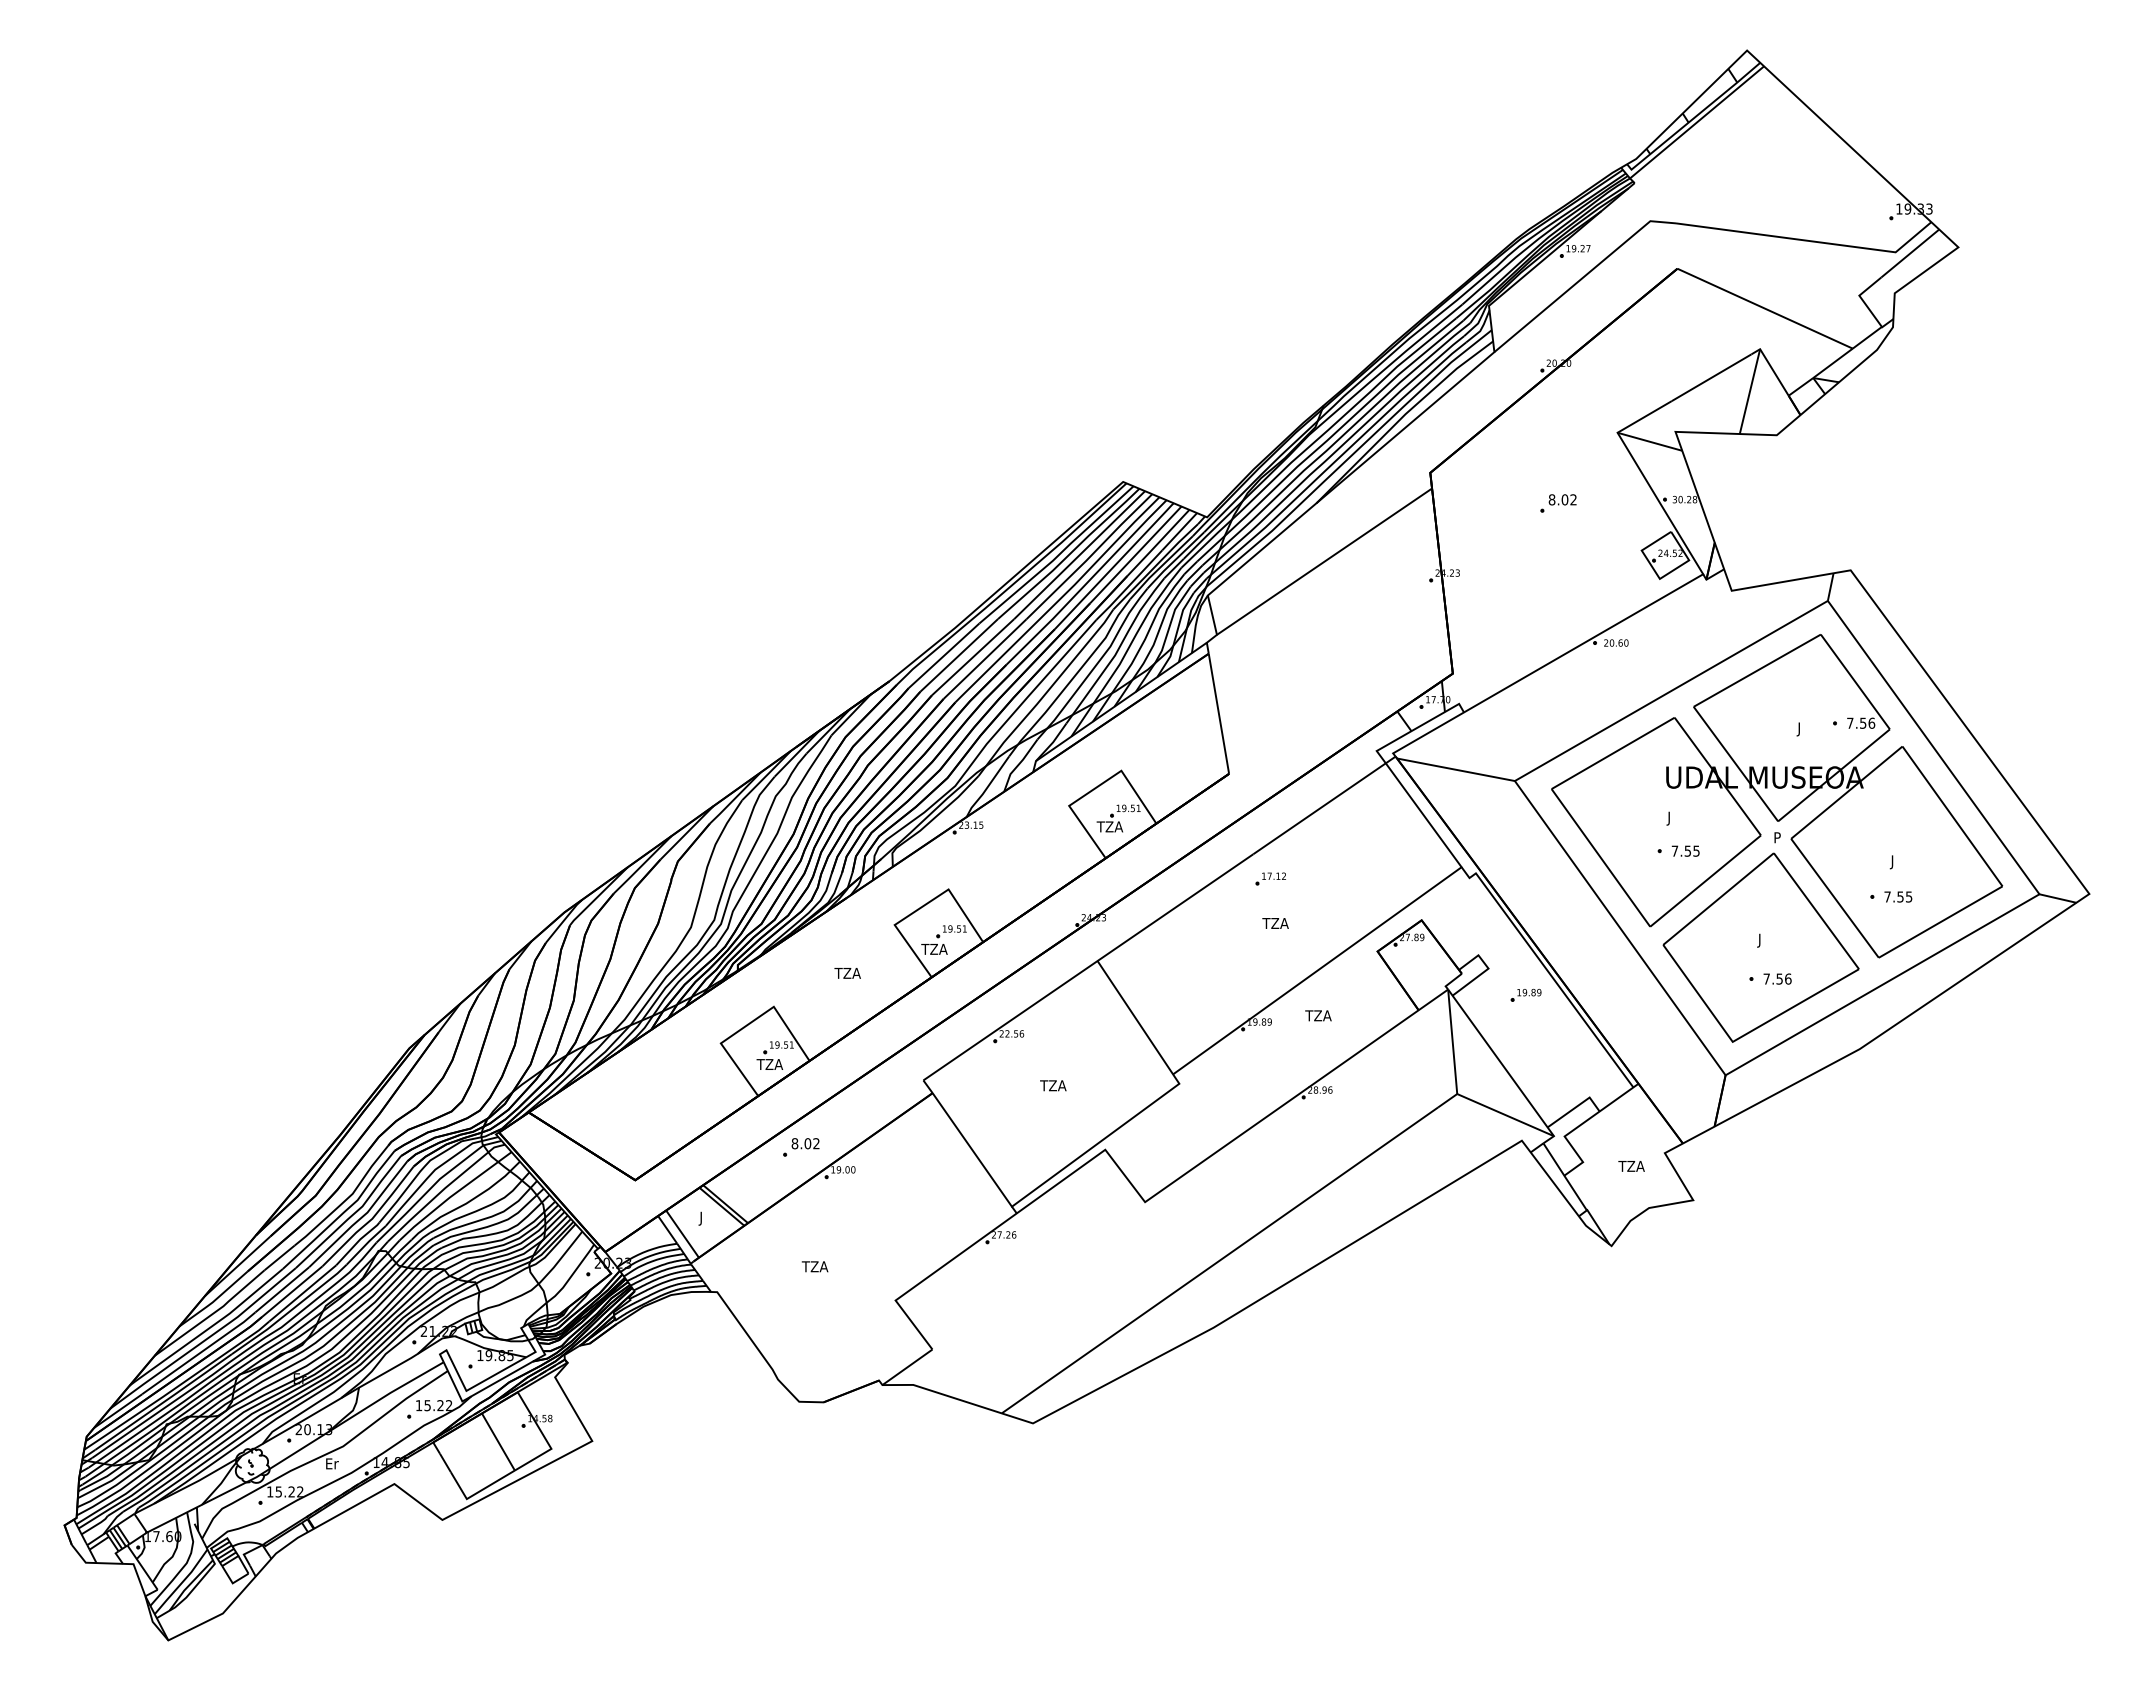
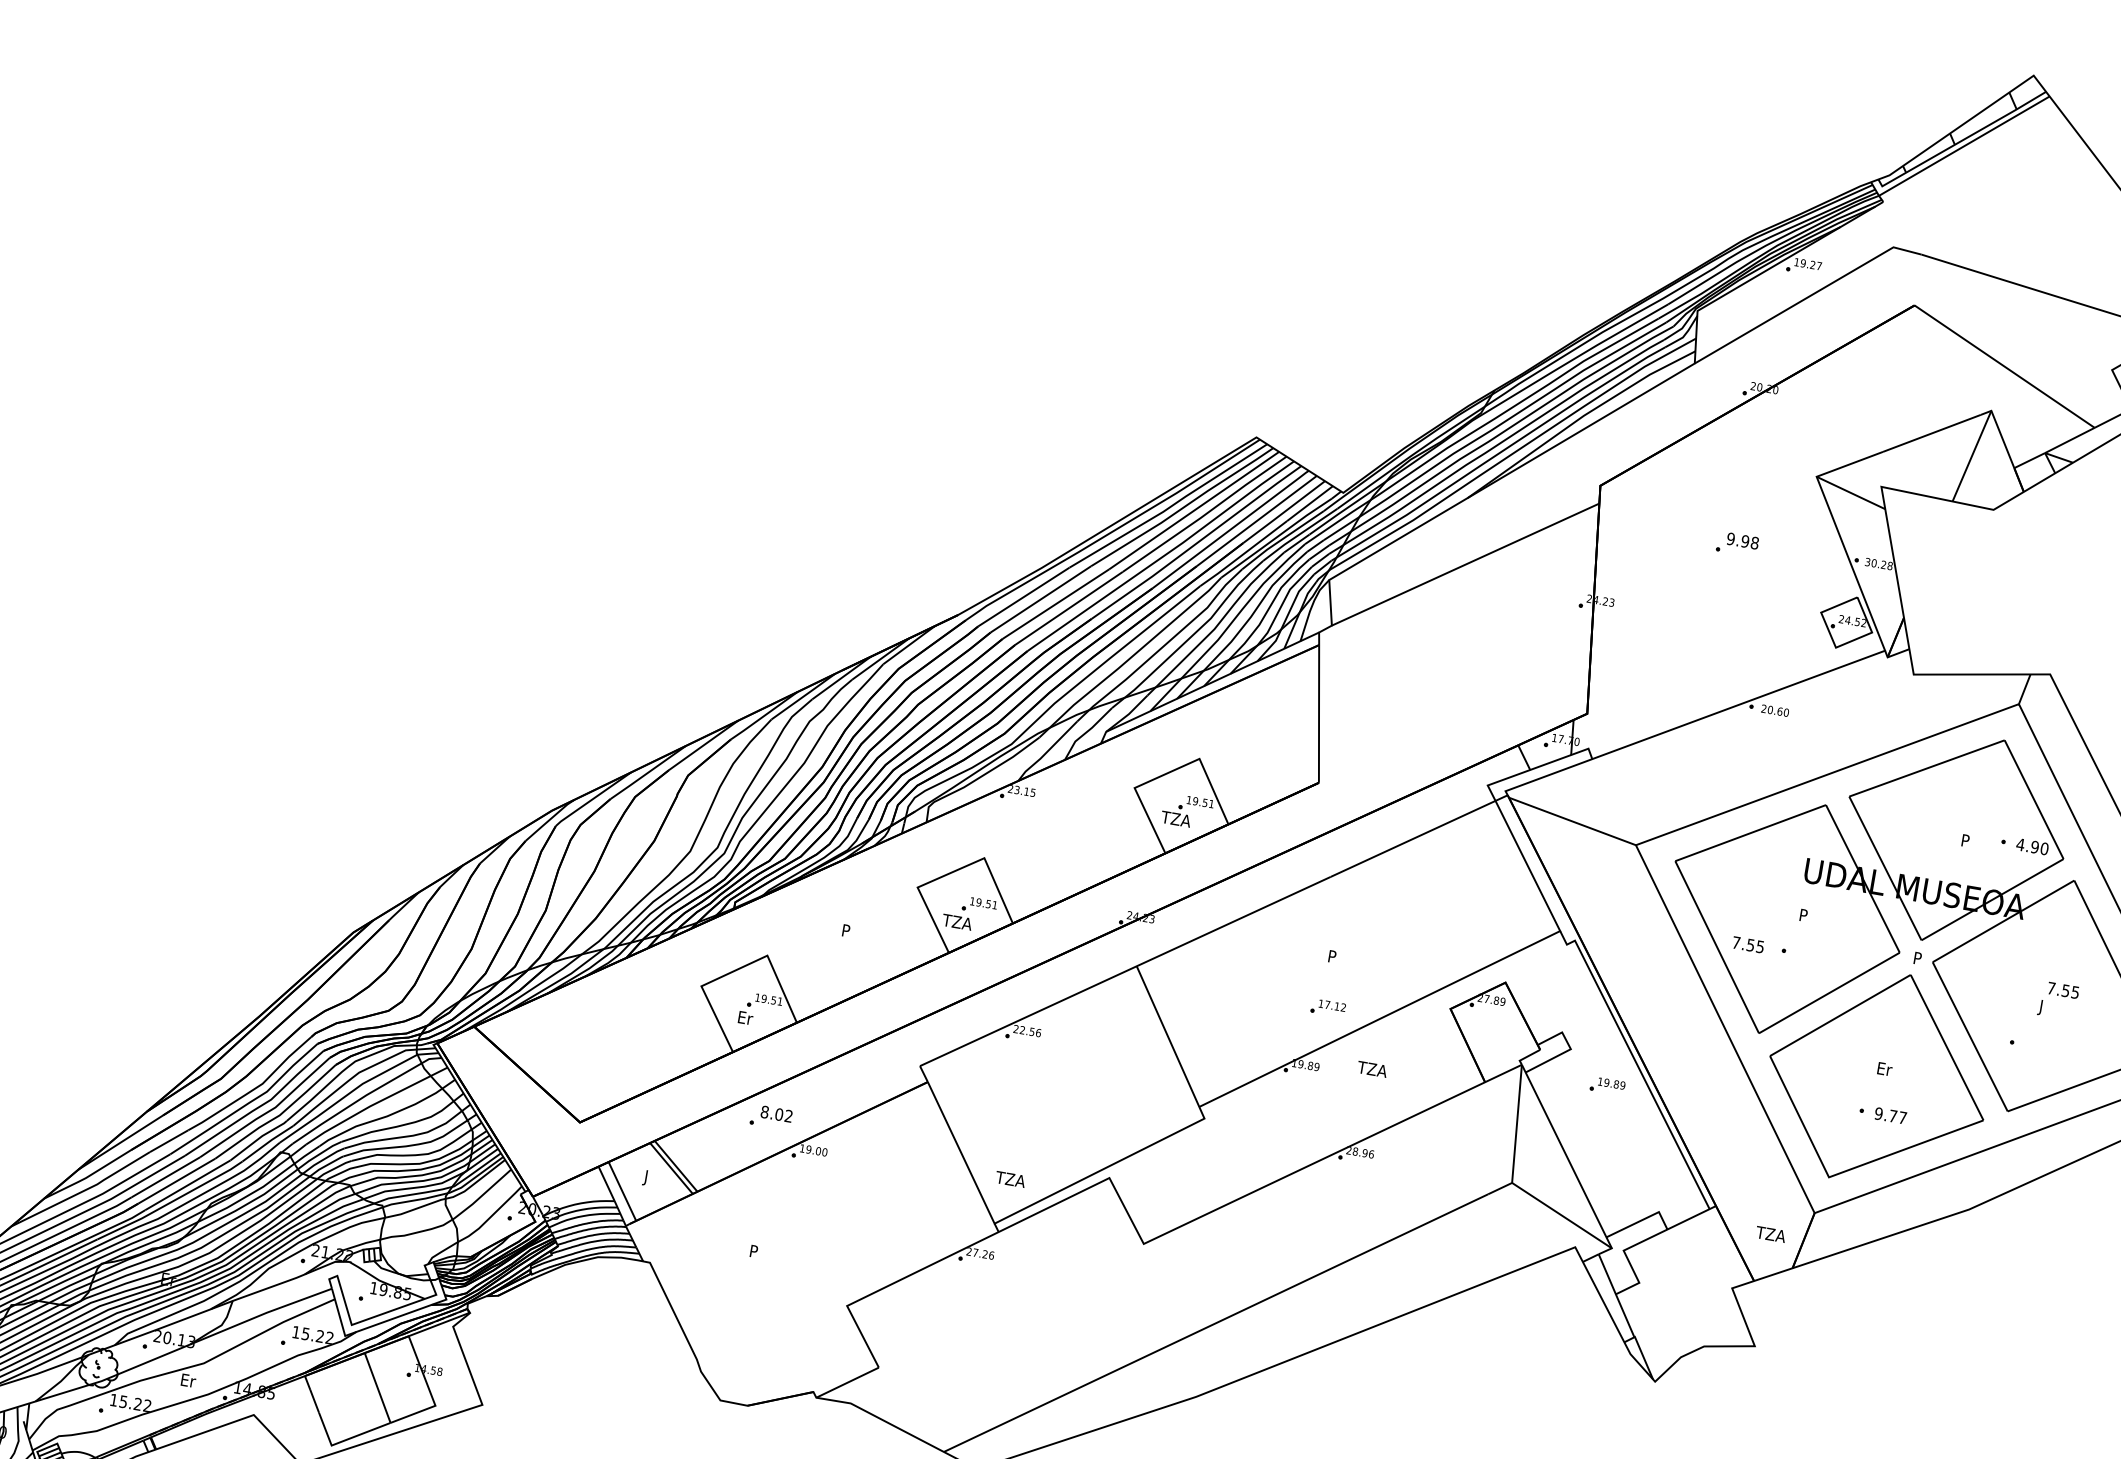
text: (1562, 499) -> (1742, 540), 8.02 -> 9.98
text: (1860, 722) -> (2032, 845), 7.56 -> 4.90
text: (1800, 729) -> (1963, 842), J -> P
text: (1670, 818) -> (1802, 916), J -> P
text: (1685, 850) -> (1748, 944), moved
part: (1270, 878) -> (1327, 1007), moved
text: (1898, 896) -> (2063, 989), moved
text: (1275, 923) -> (1342, 958), TZA -> P
text: (1764, 940) -> (1883, 1070), J -> Er
text: (847, 972) -> (855, 931), TZA -> P
text: (1777, 978) -> (1890, 1115), 7.56 -> 9.77
text: (769, 1064) -> (751, 1019), TZA -> Er
text: (1053, 1085) -> (1010, 1179), moved
text: (1631, 1166) -> (1770, 1234), moved
text: (814, 1266) -> (763, 1252), TZA -> P

